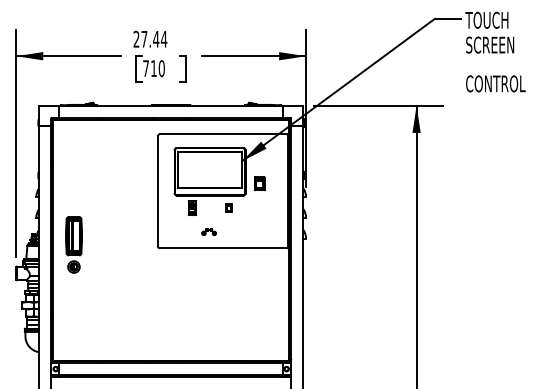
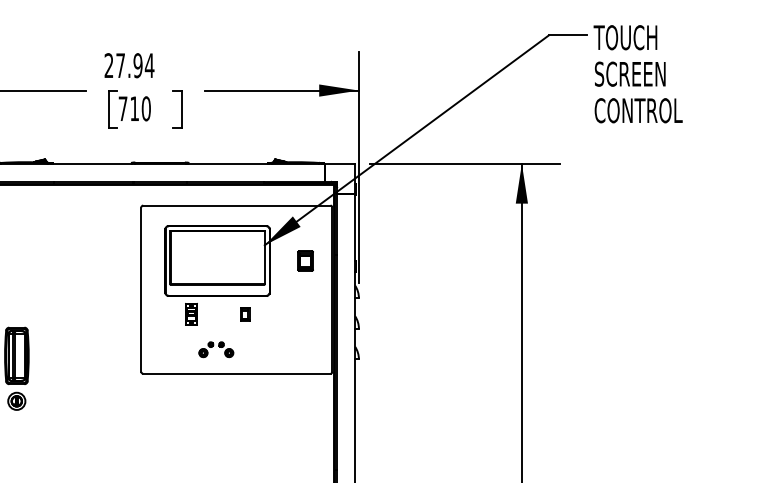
text: (156, 38) -> (138, 64), 27.44 -> 27.94
text: (495, 83) -> (638, 110), moved
part: (259, 183) -> (305, 260), moved
part: (208, 231) -> (215, 348), size x1.67

